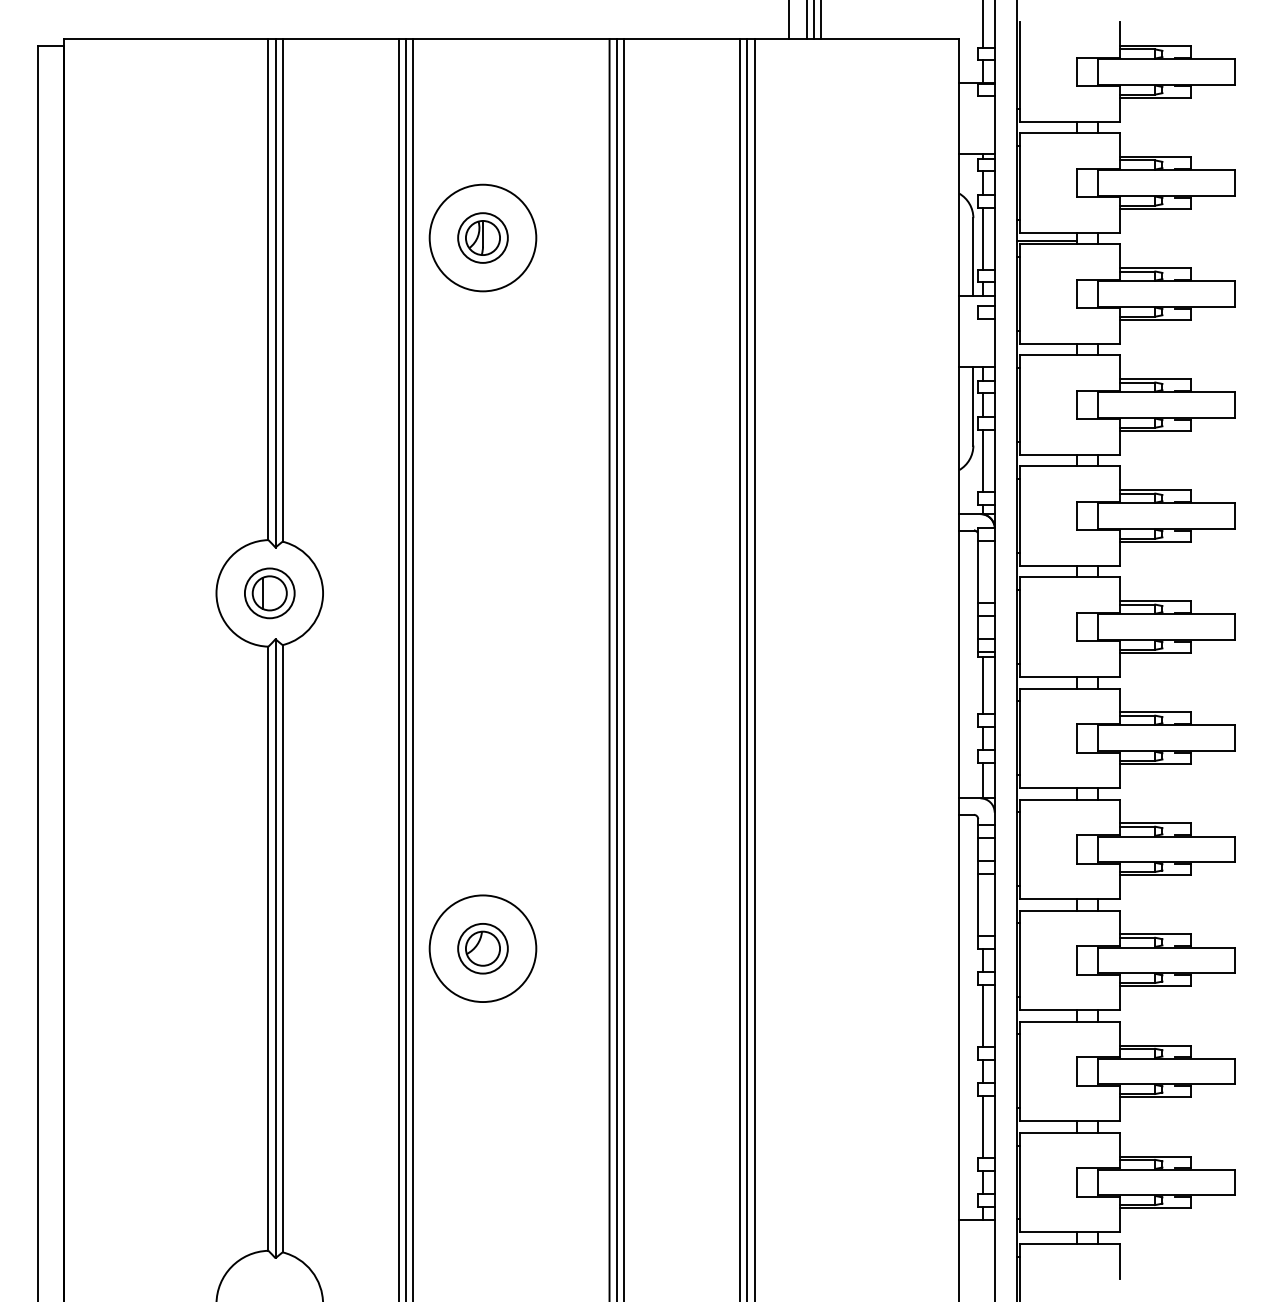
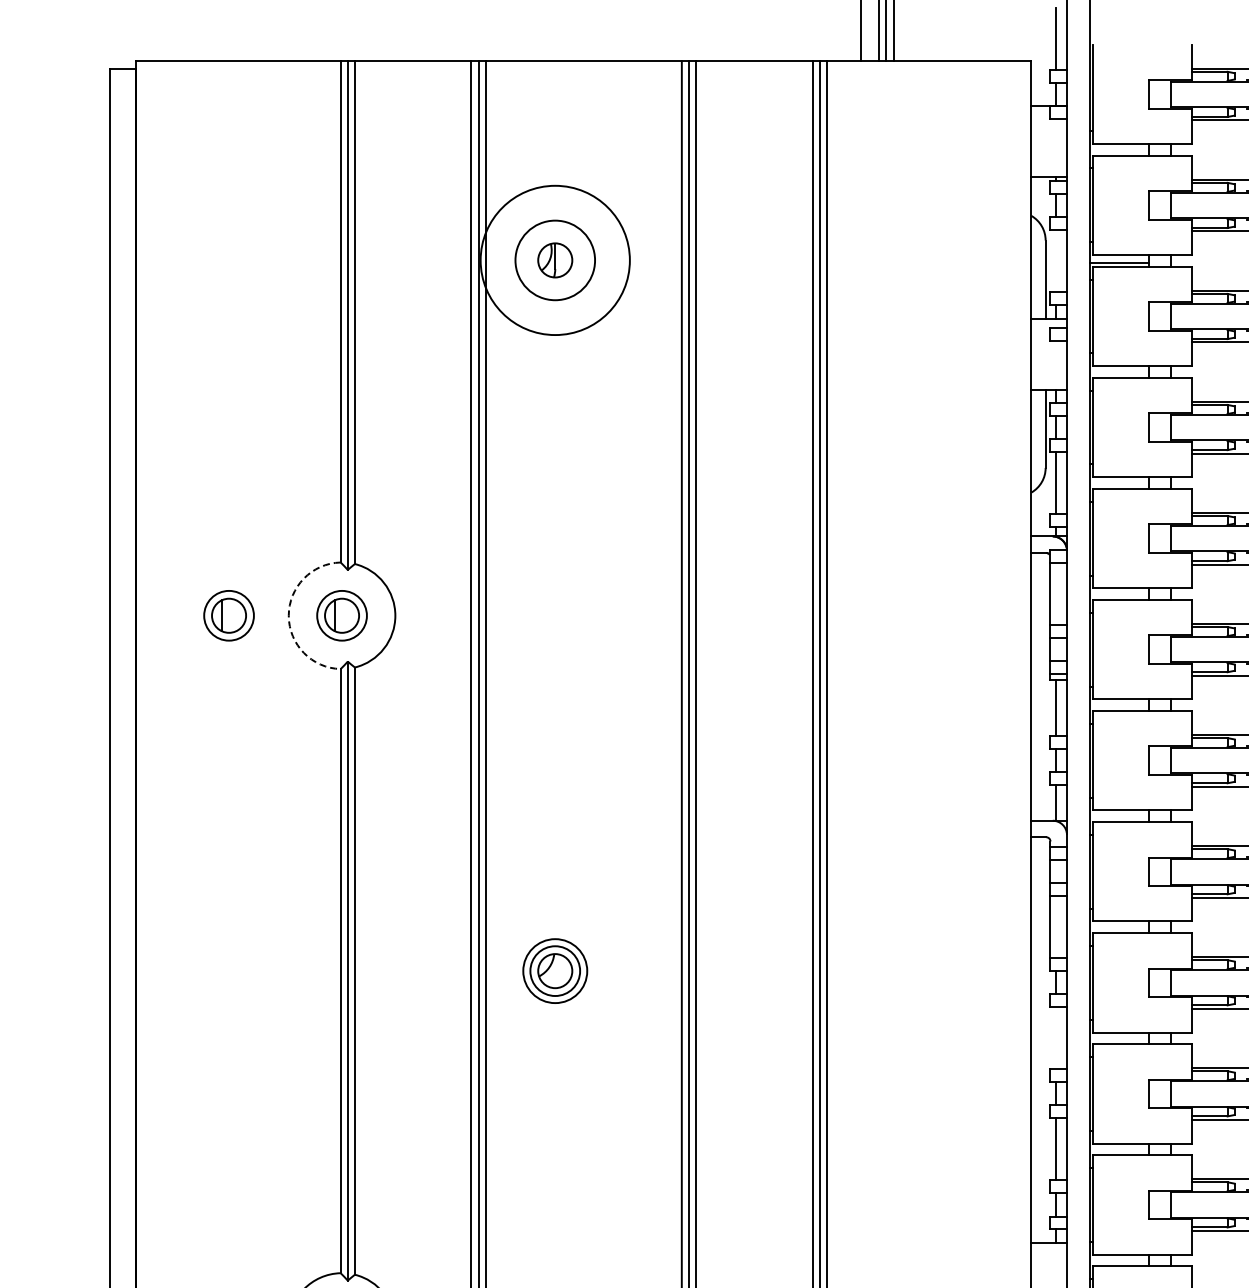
circle: (482, 237) -> (554, 259), size x1.4
circle: (482, 237) -> (554, 259), size x1.6
line: (983, 238) -> (1055, 260), removed
part: (156, 593) -> (228, 615), added
arc: (216, 593) -> (288, 615), solid -> dashed
circle: (482, 948) -> (554, 970), size x0.6
line: (983, 1015) -> (1055, 1037), removed

